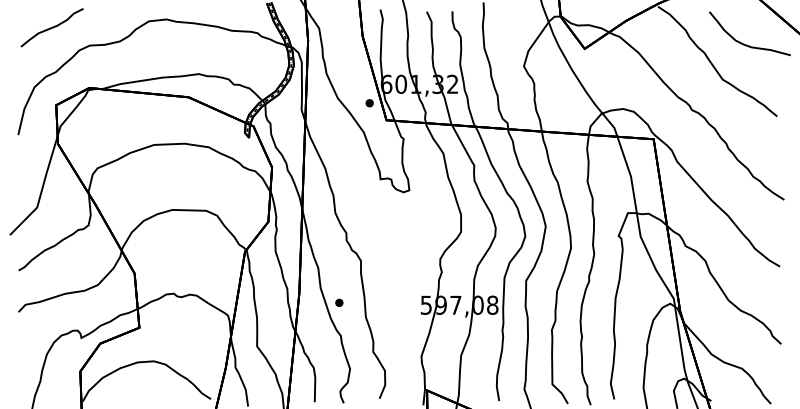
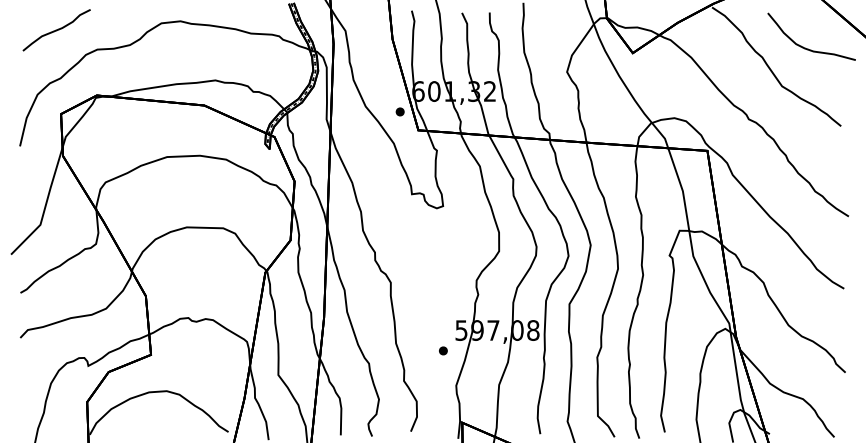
part: (339, 302) -> (443, 350), moved

